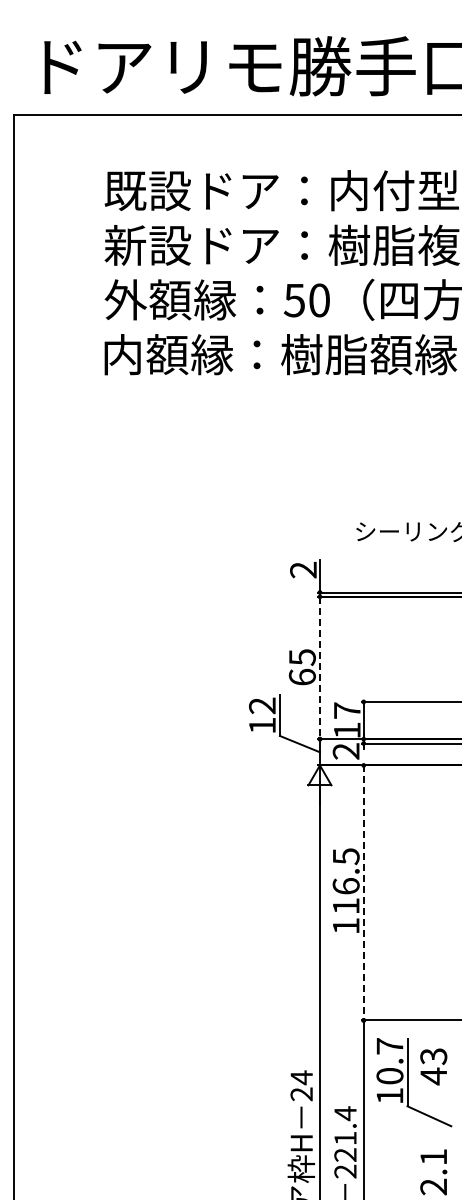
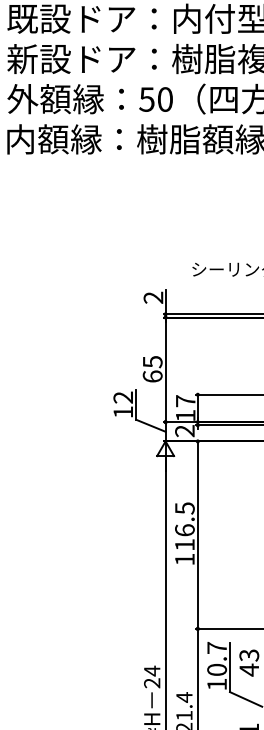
line: (319, 668) -> (165, 370), dashed -> solid
line: (363, 893) -> (197, 535), dashed -> solid

